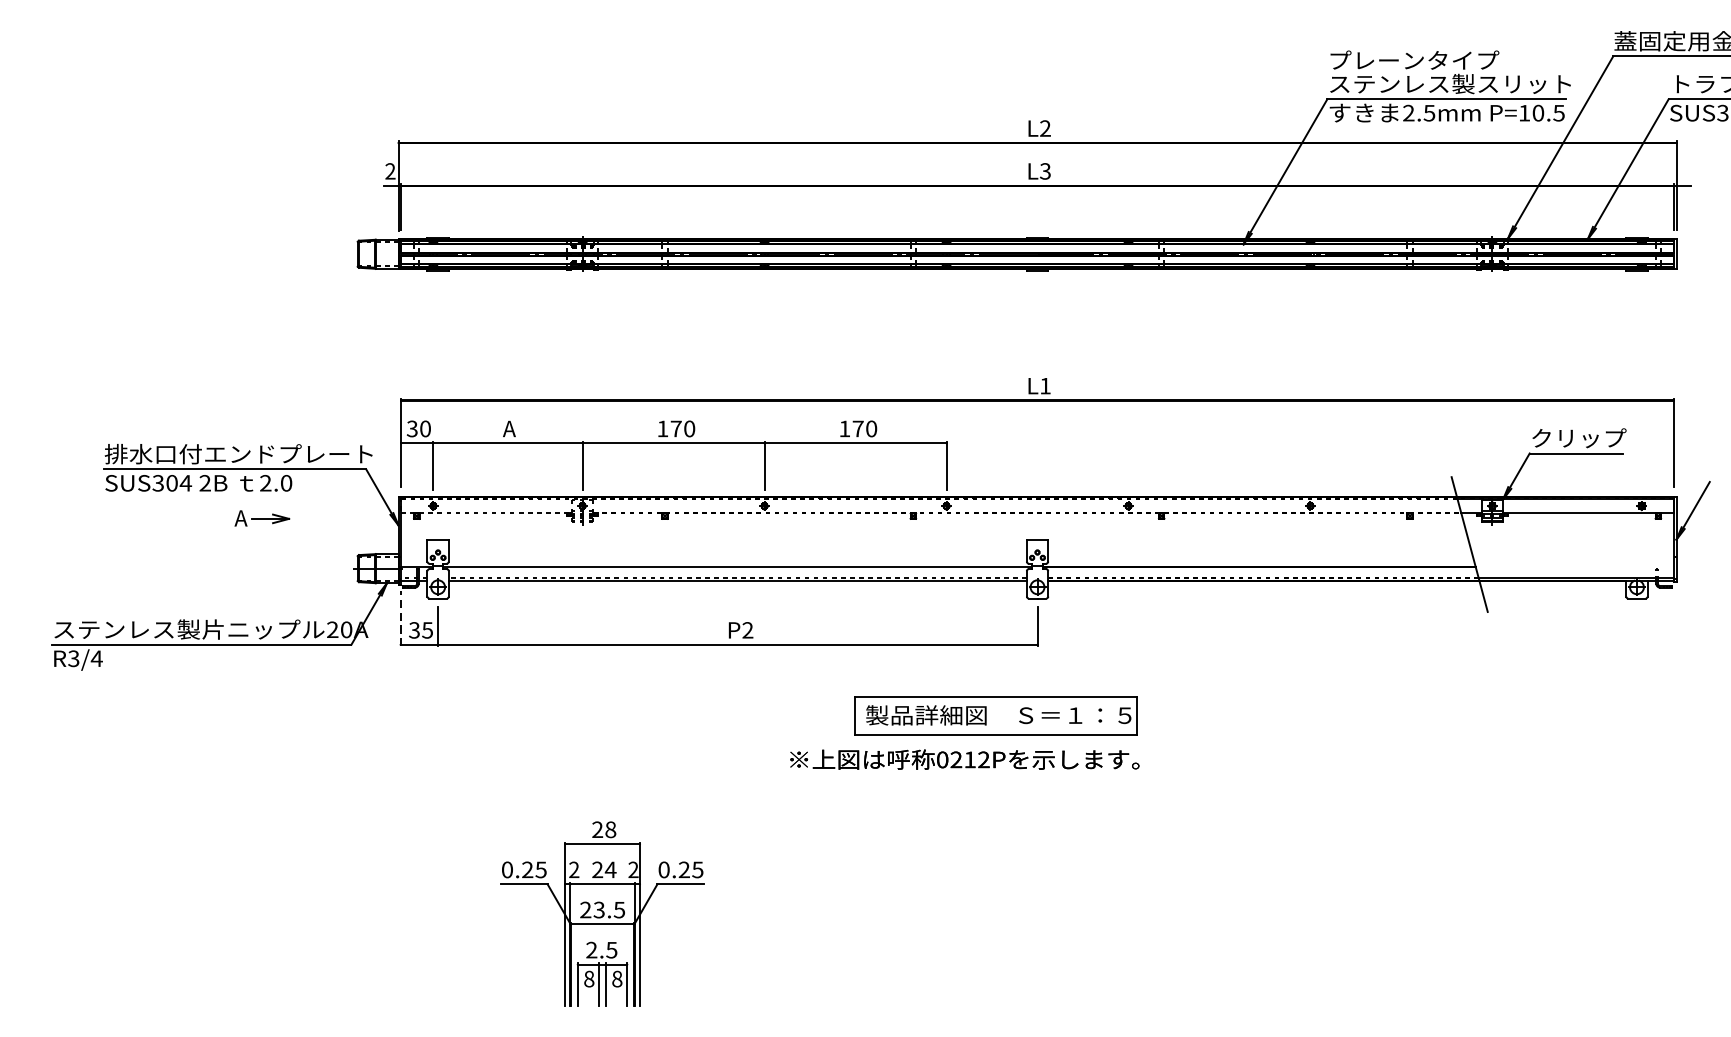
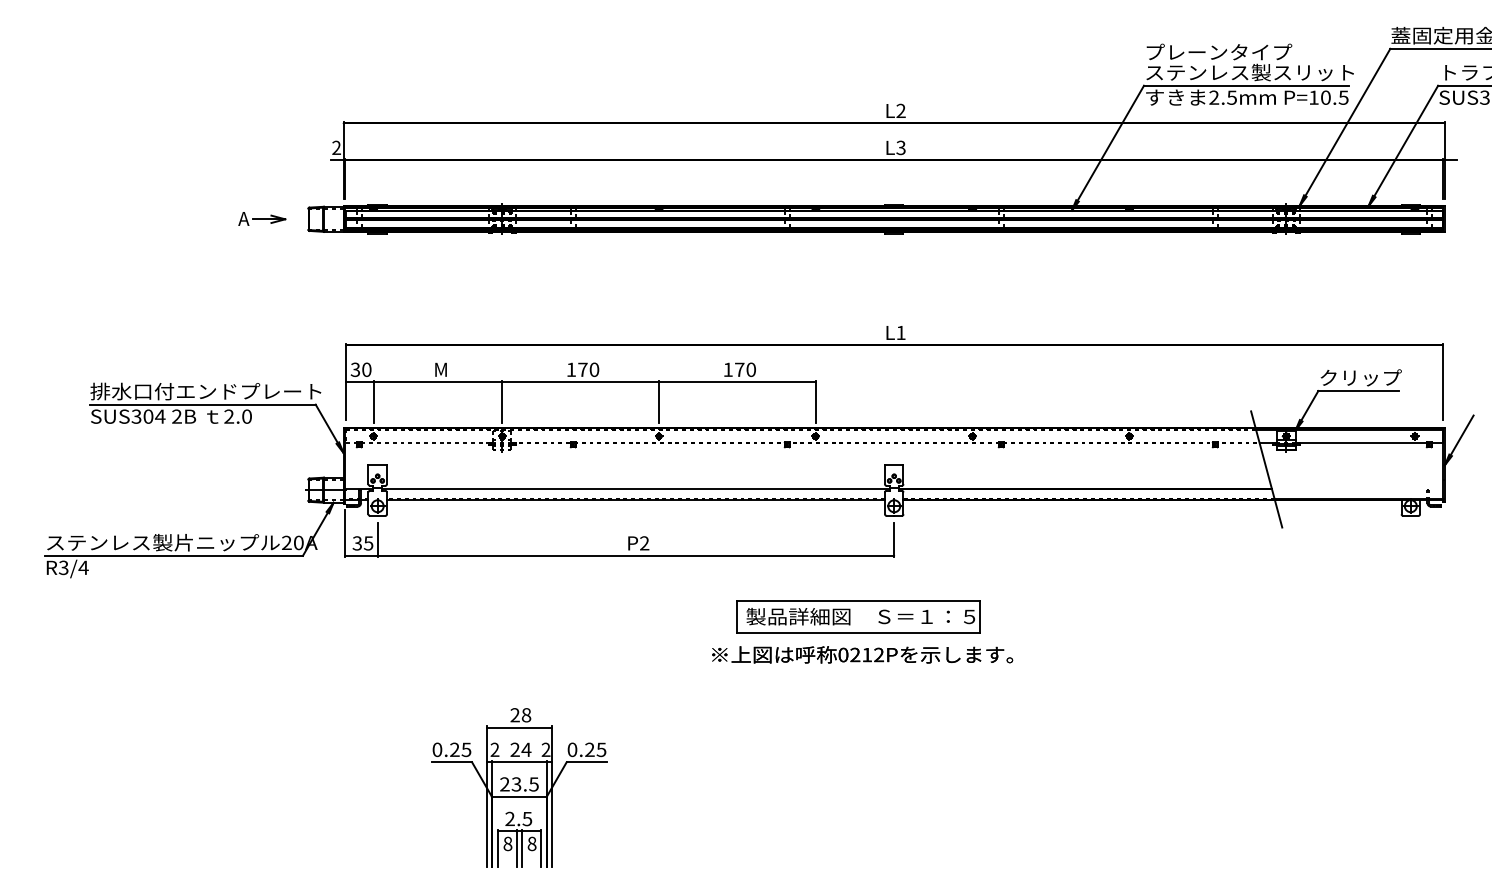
text: (509, 428) -> (439, 369), A -> M
part: (262, 517) -> (262, 218), moved
line: (400, 618) -> (345, 533), dashed -> solid
text: (964, 759) -> (862, 654), moved

